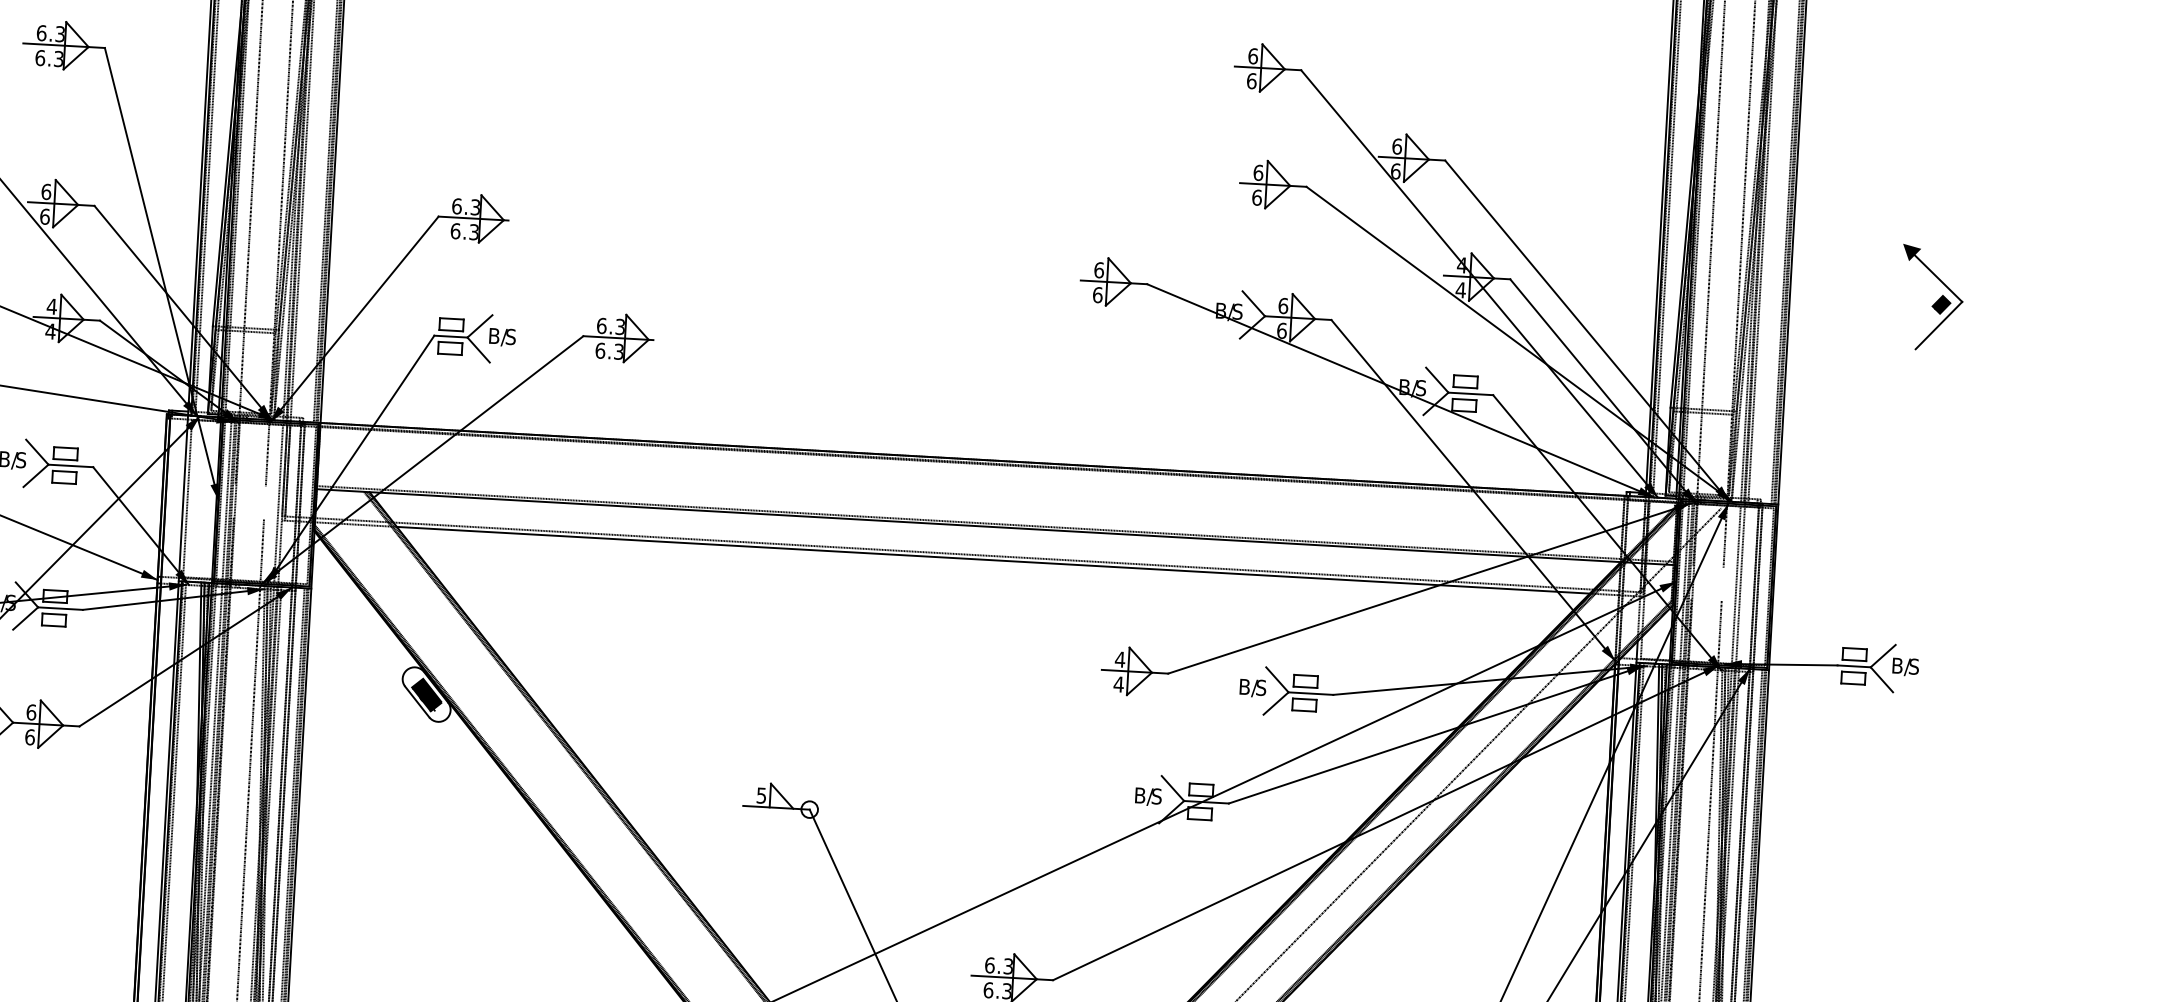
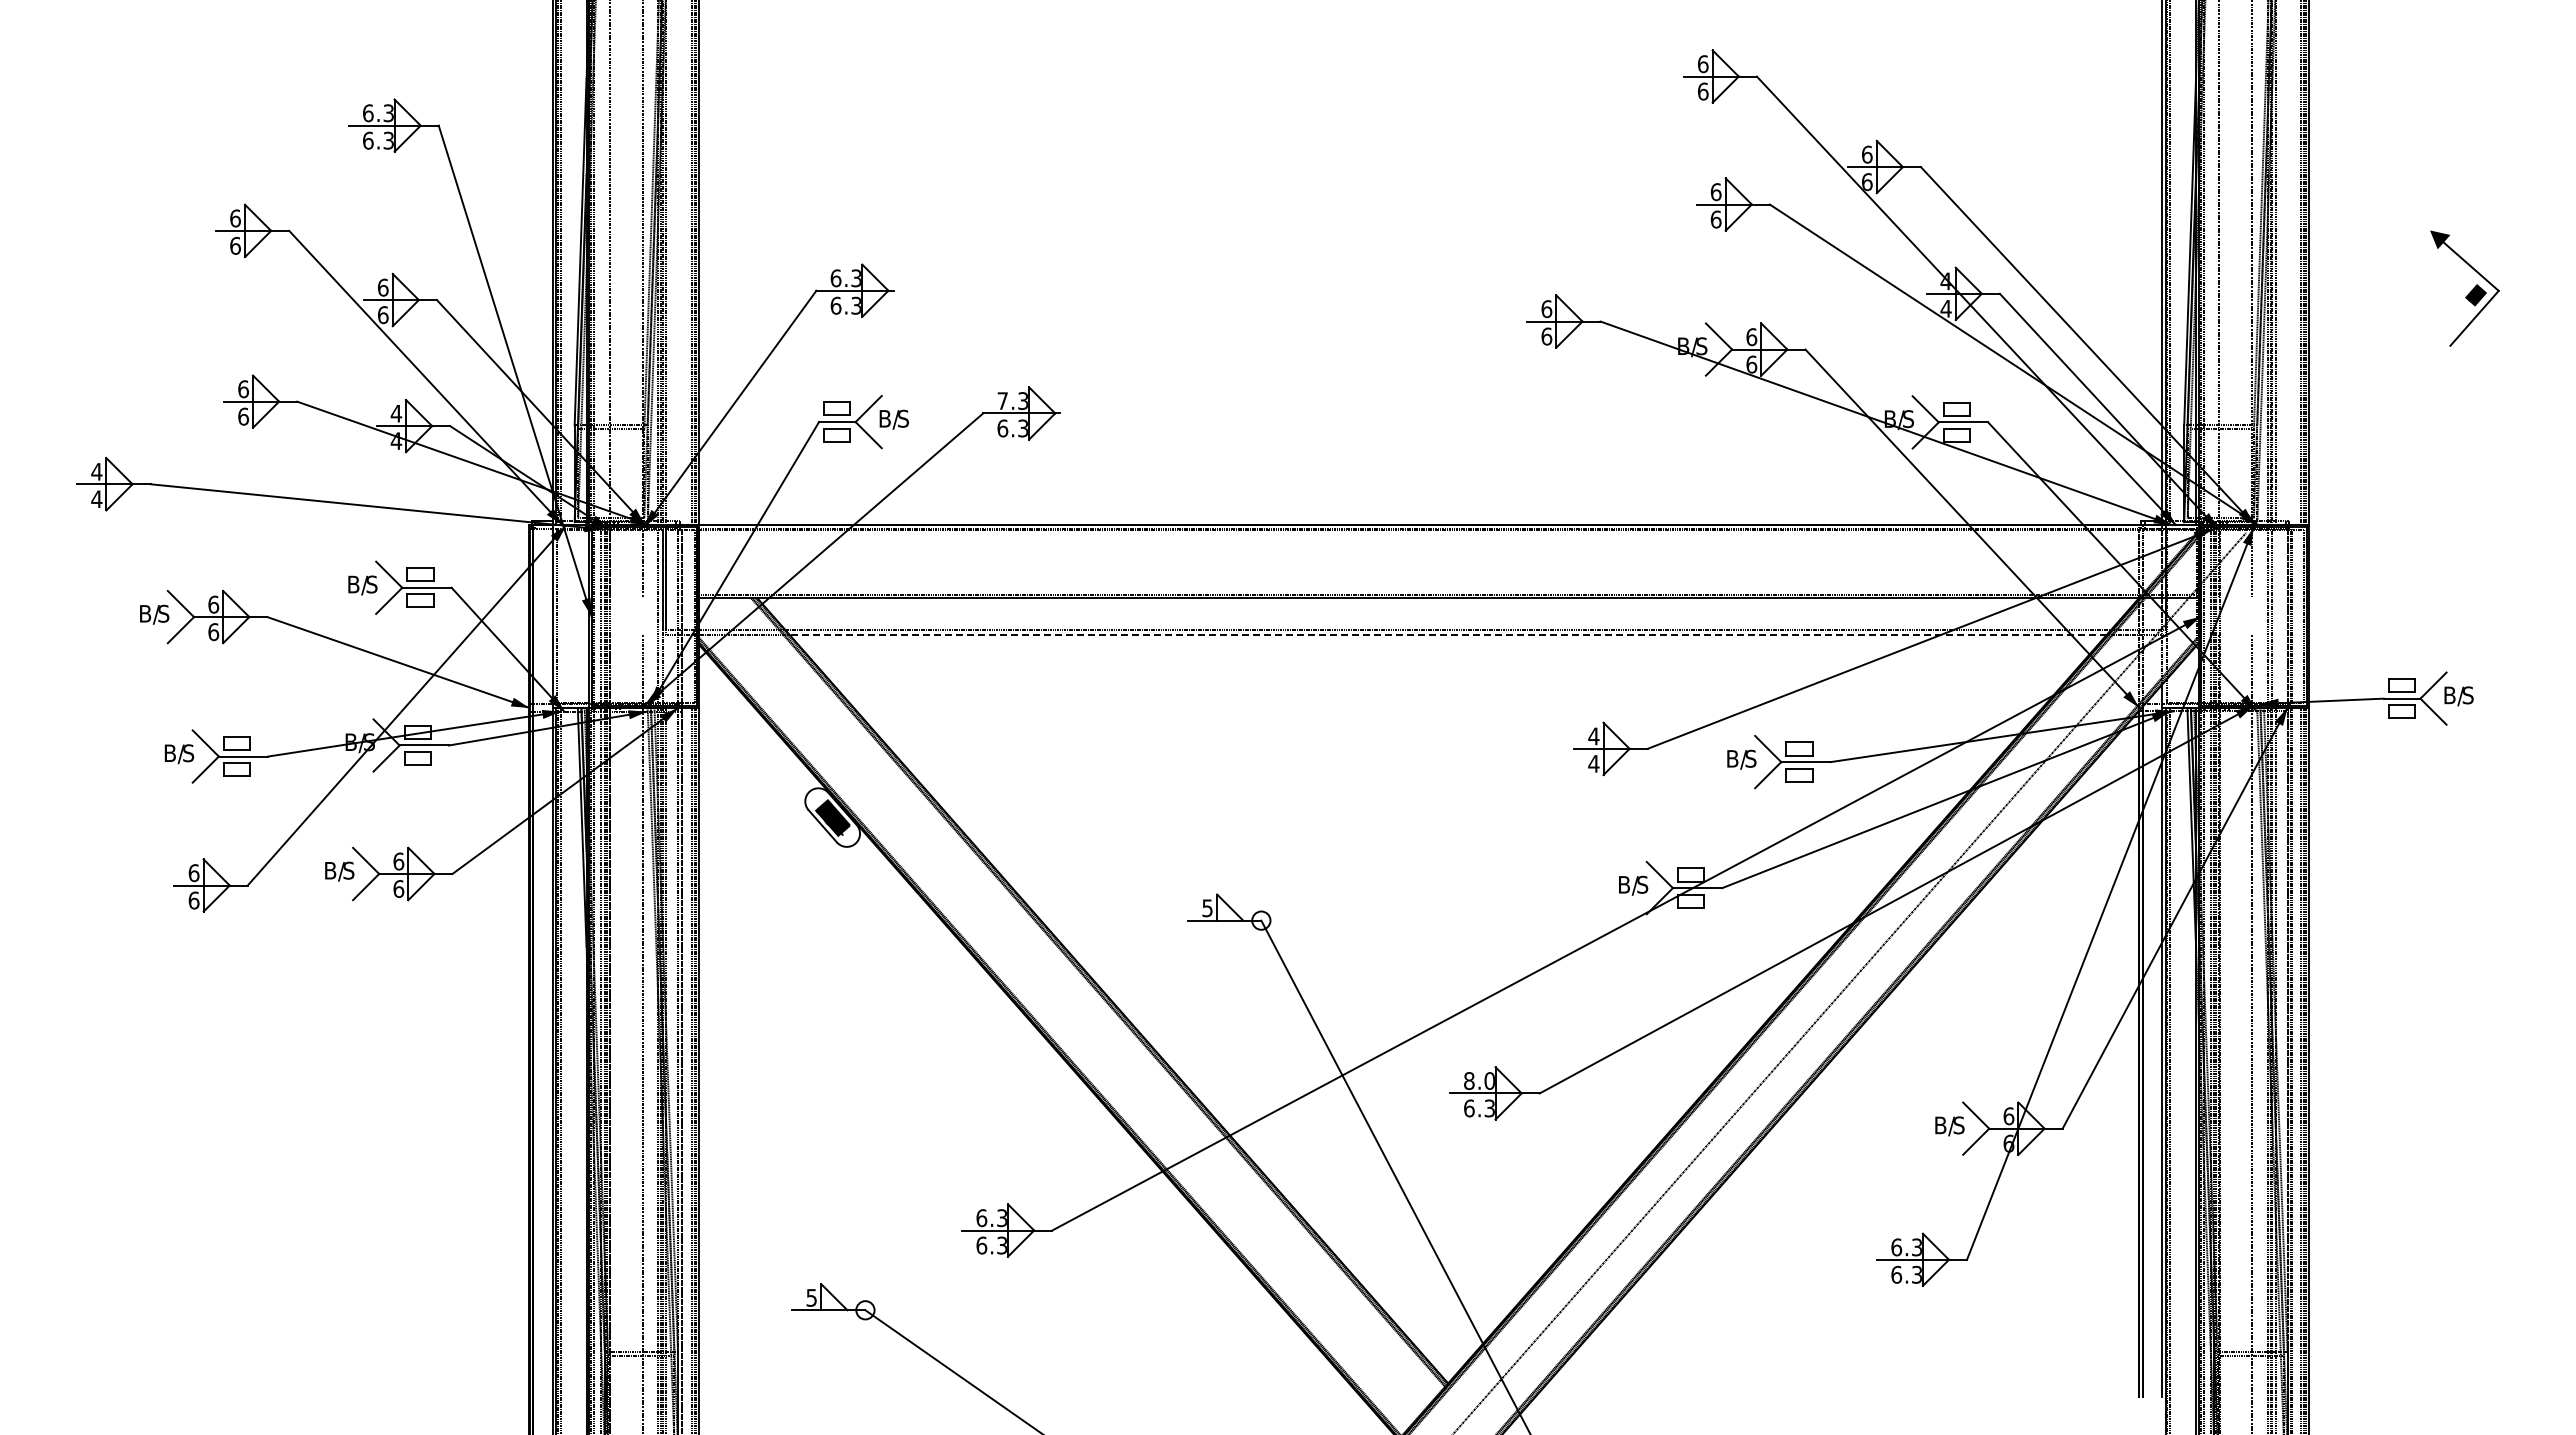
text: (601, 325) -> (1002, 400), 6.3 -> 7.3
line: (993, 559) -> (1448, 634), solid -> dashed
text: (999, 965) -> (1479, 1080), 6.3 -> 8.0

